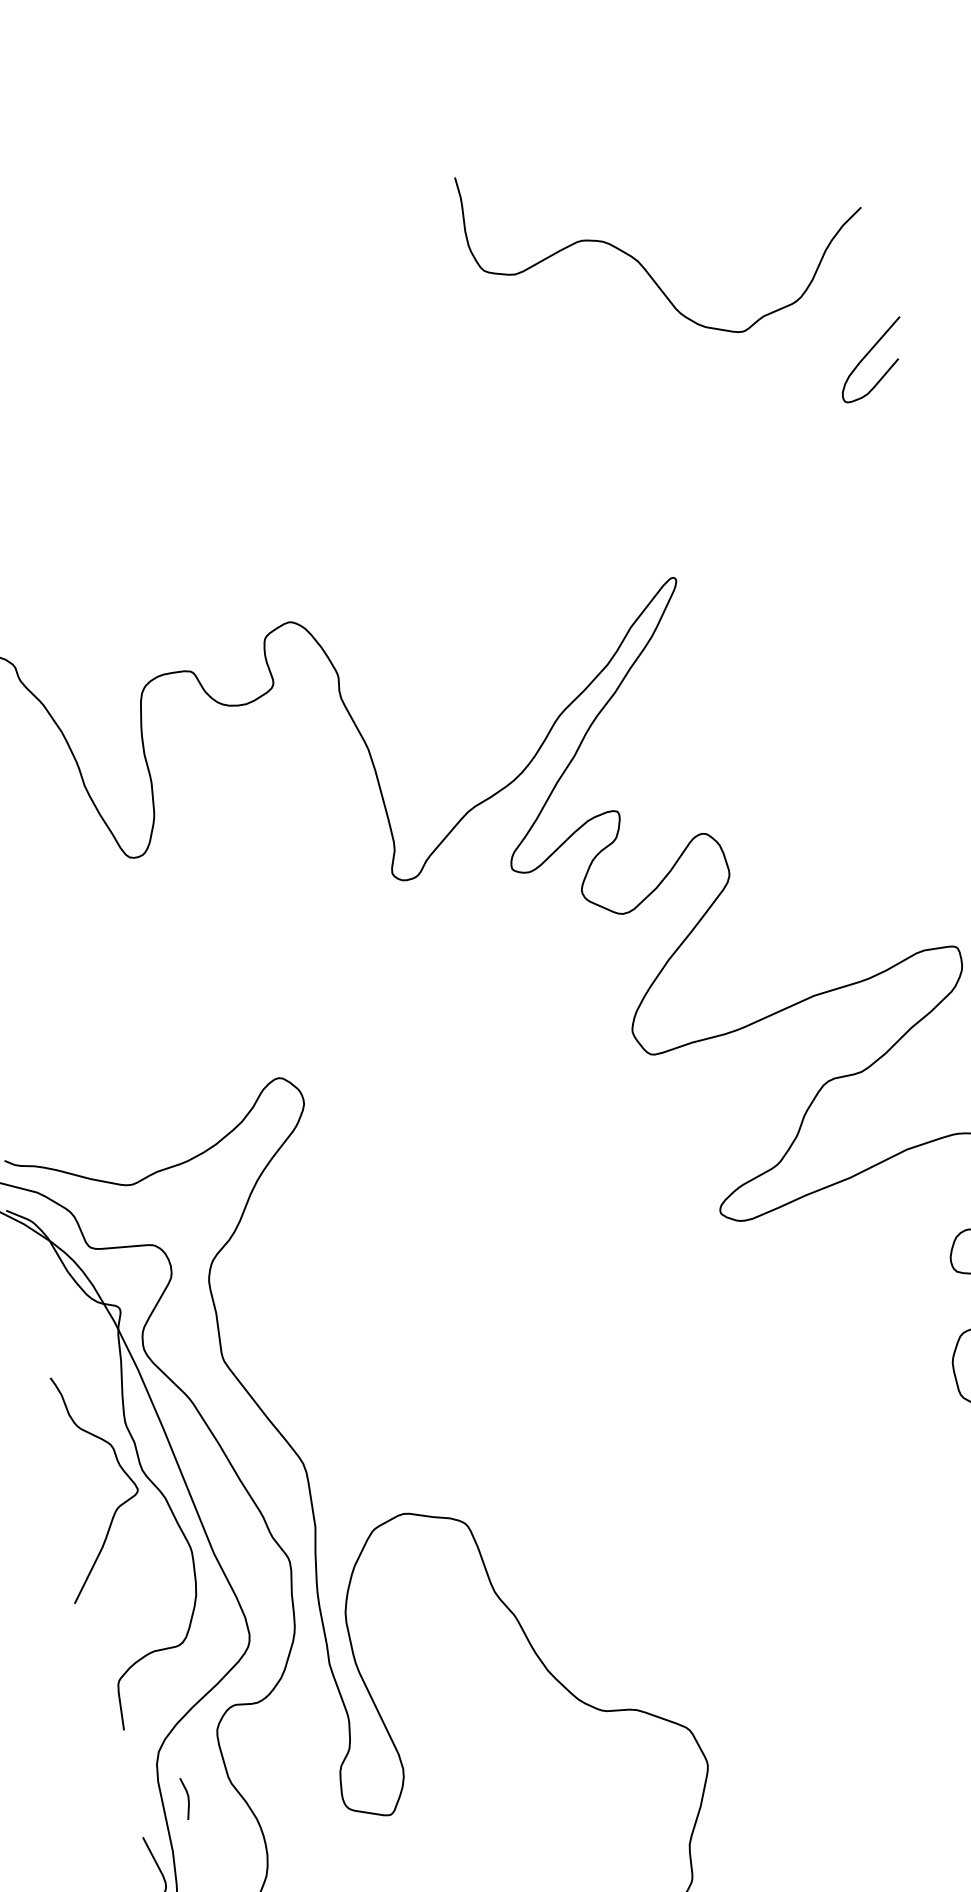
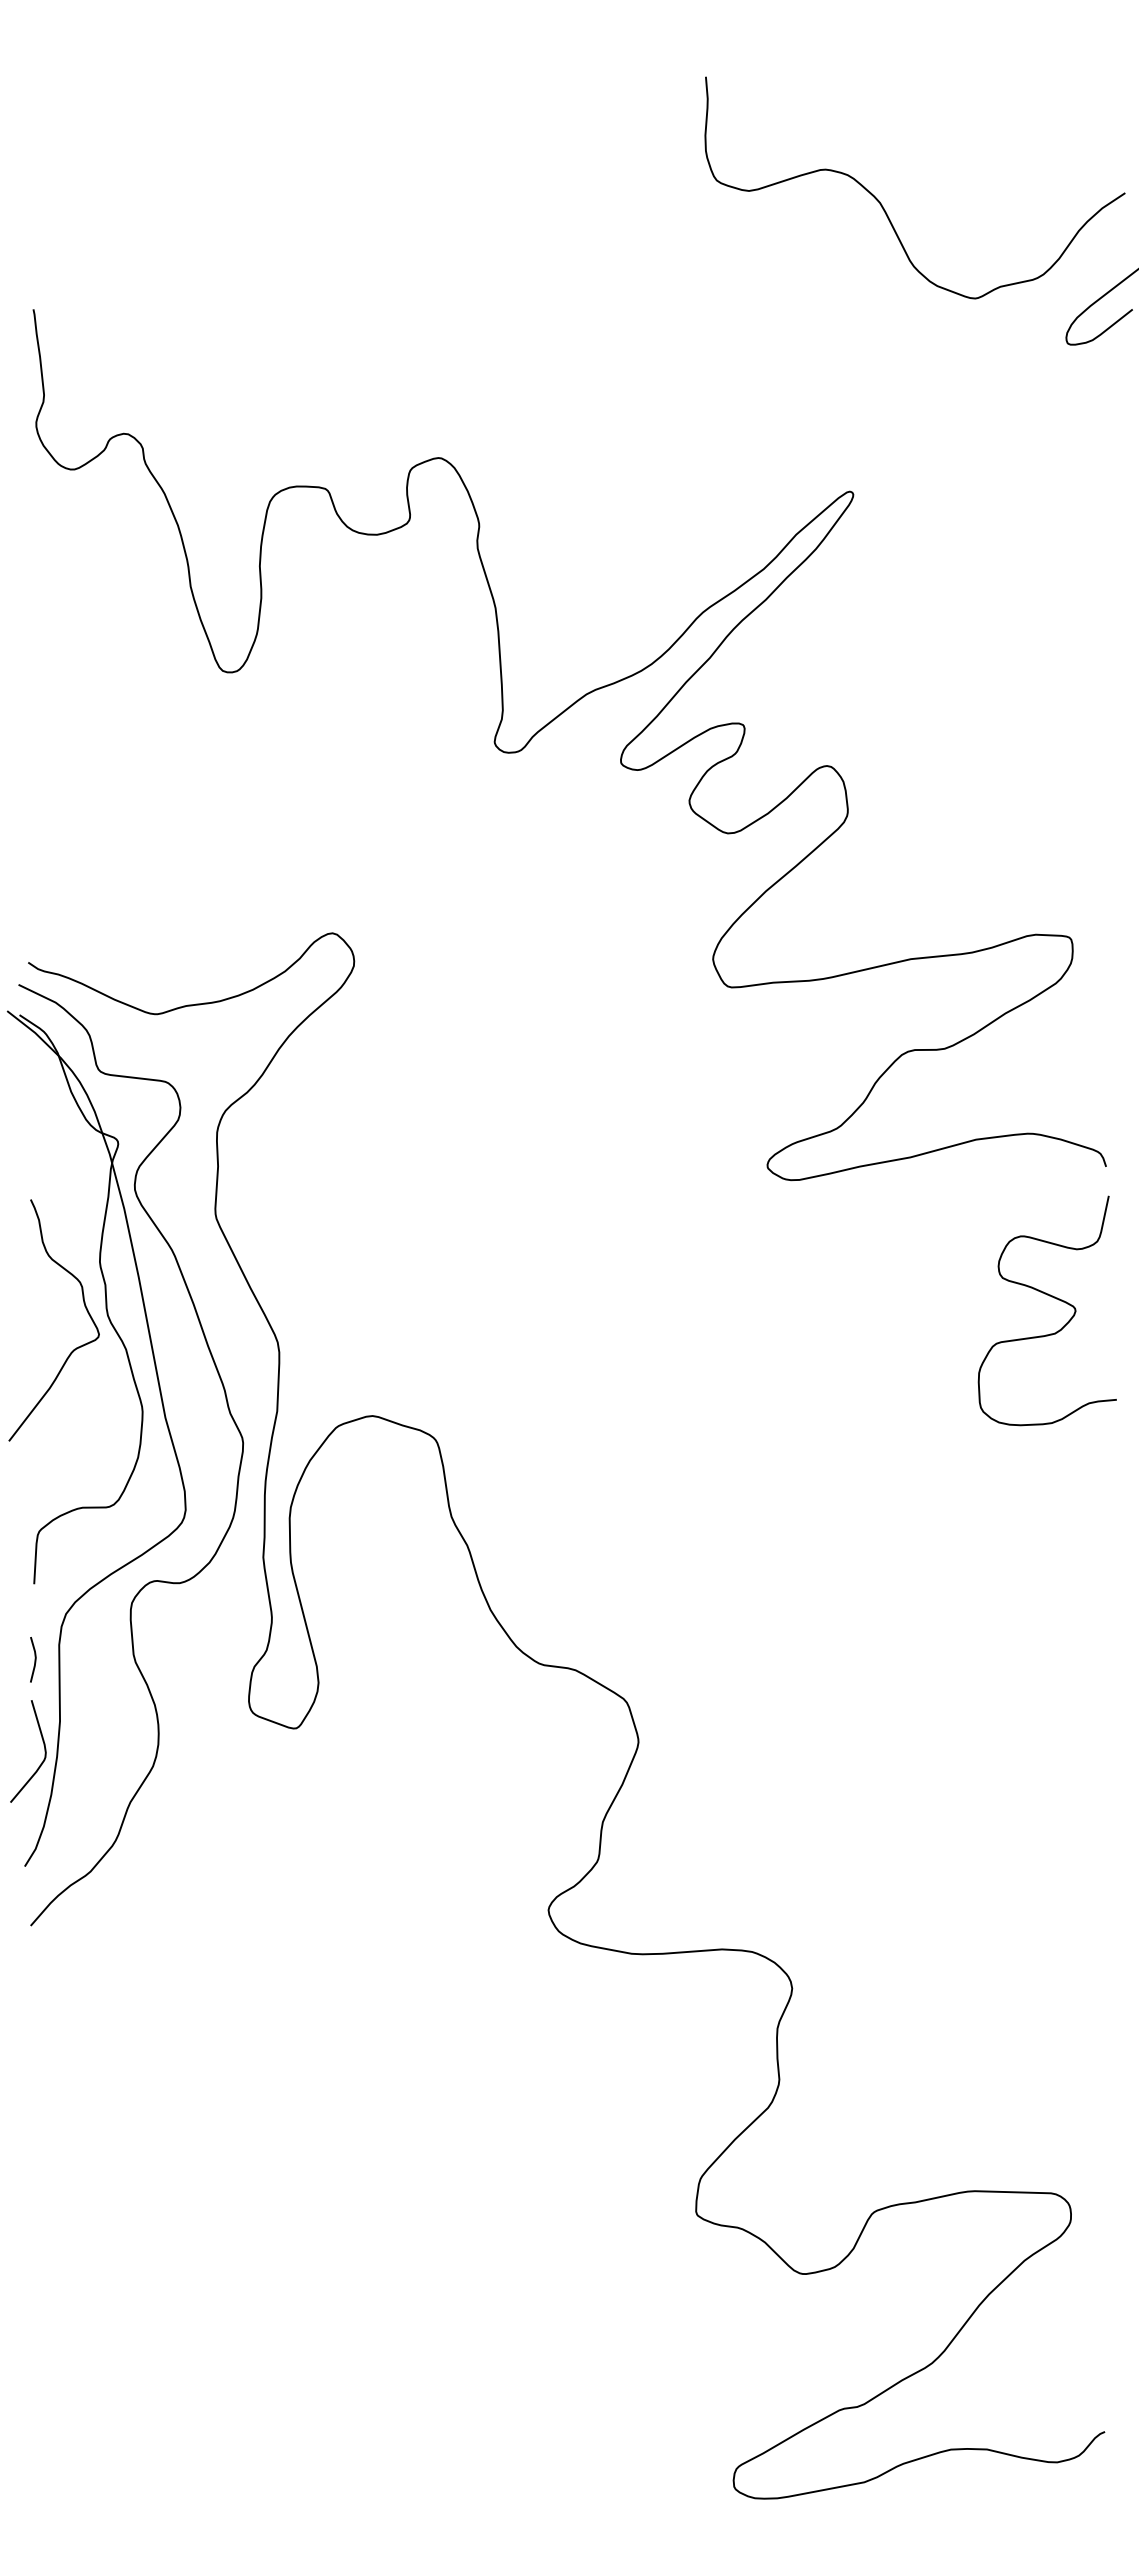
curve: (641, 264) -> (883, 206), moved
line: (187, 1798) -> (34, 1659), moved

